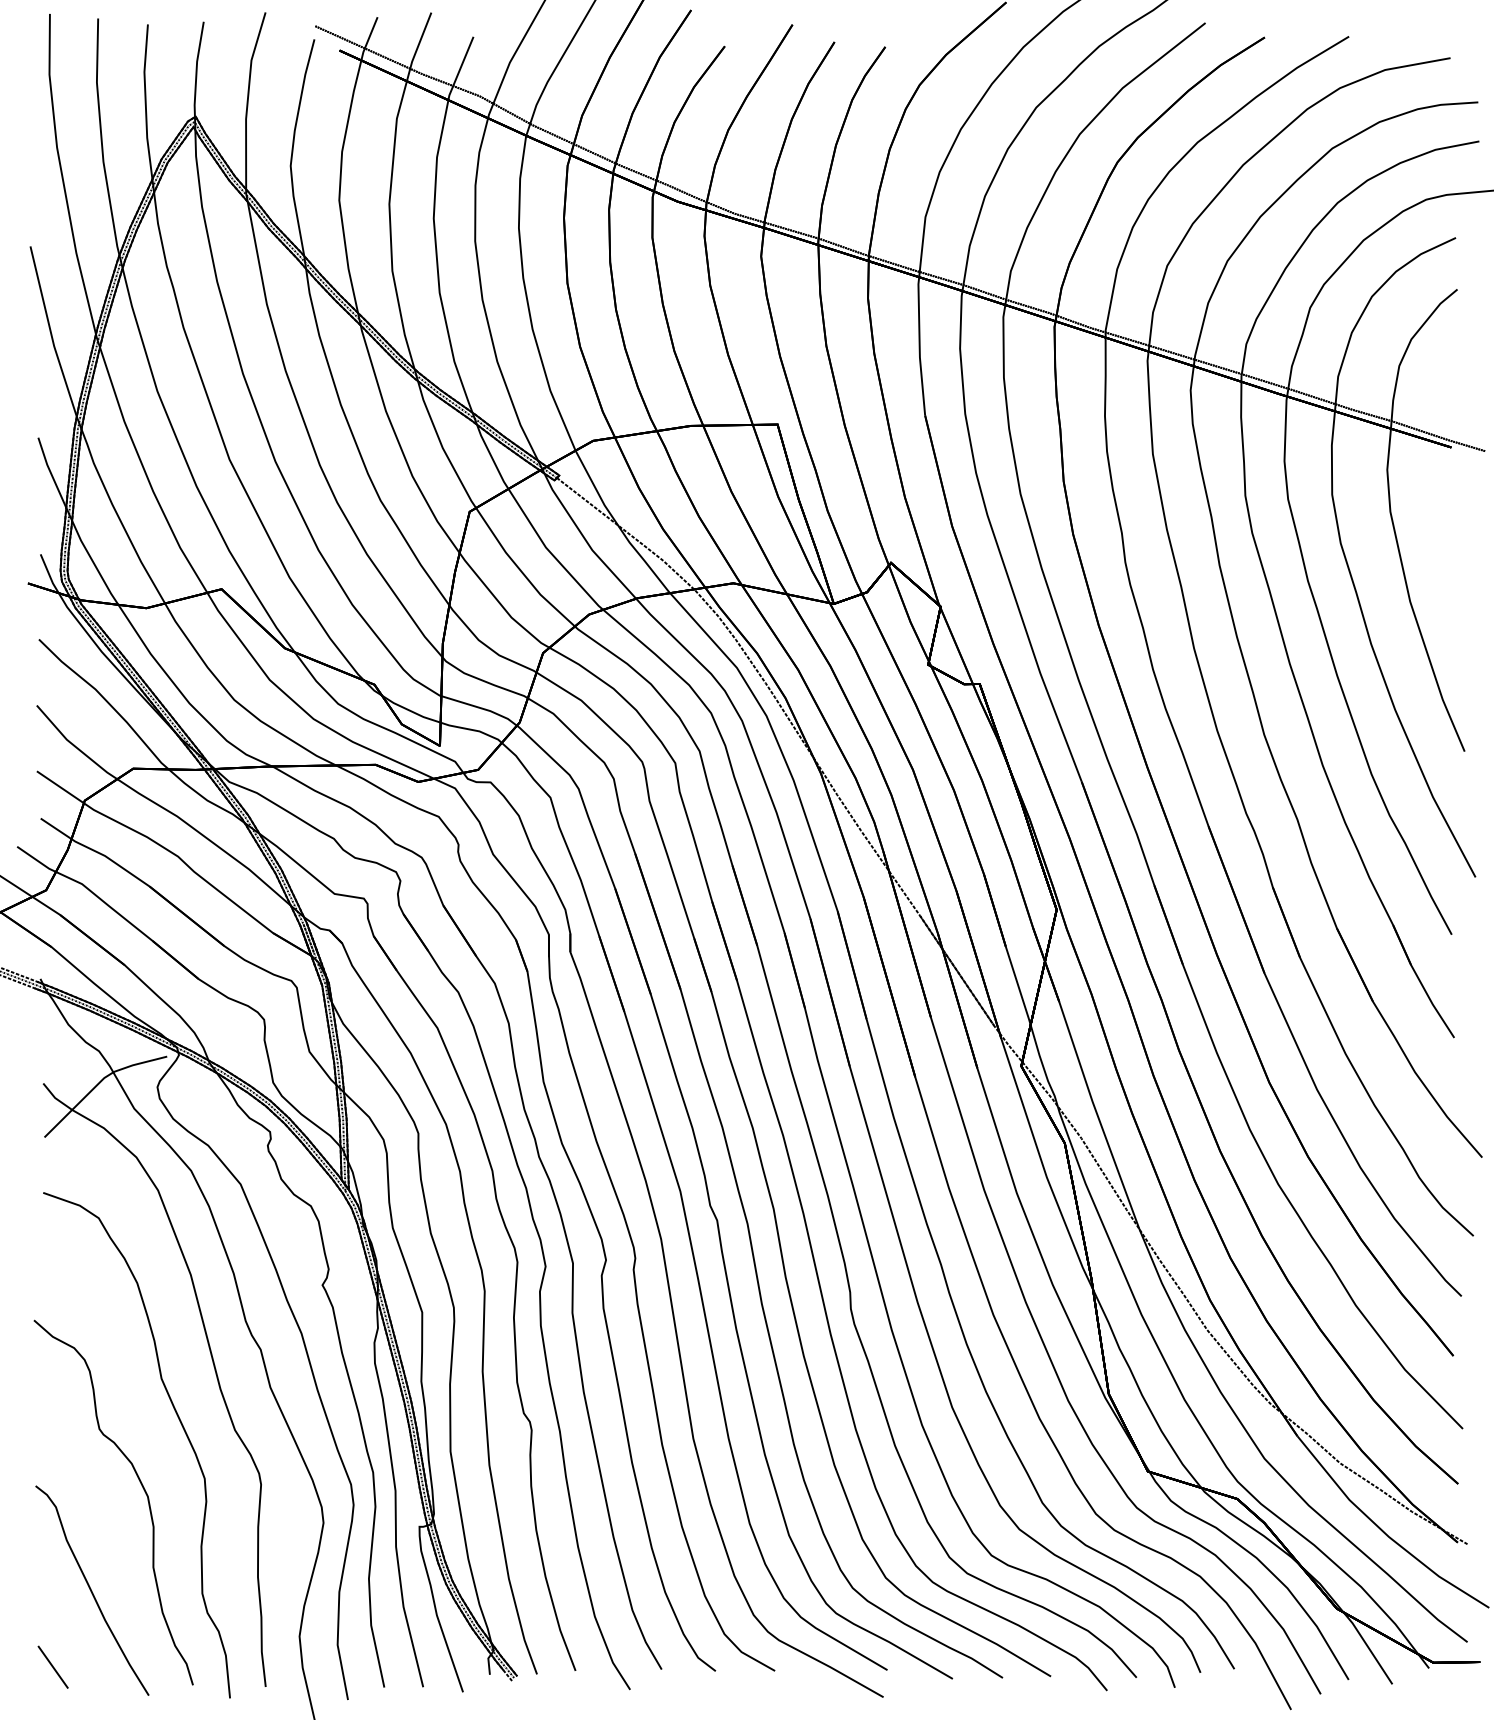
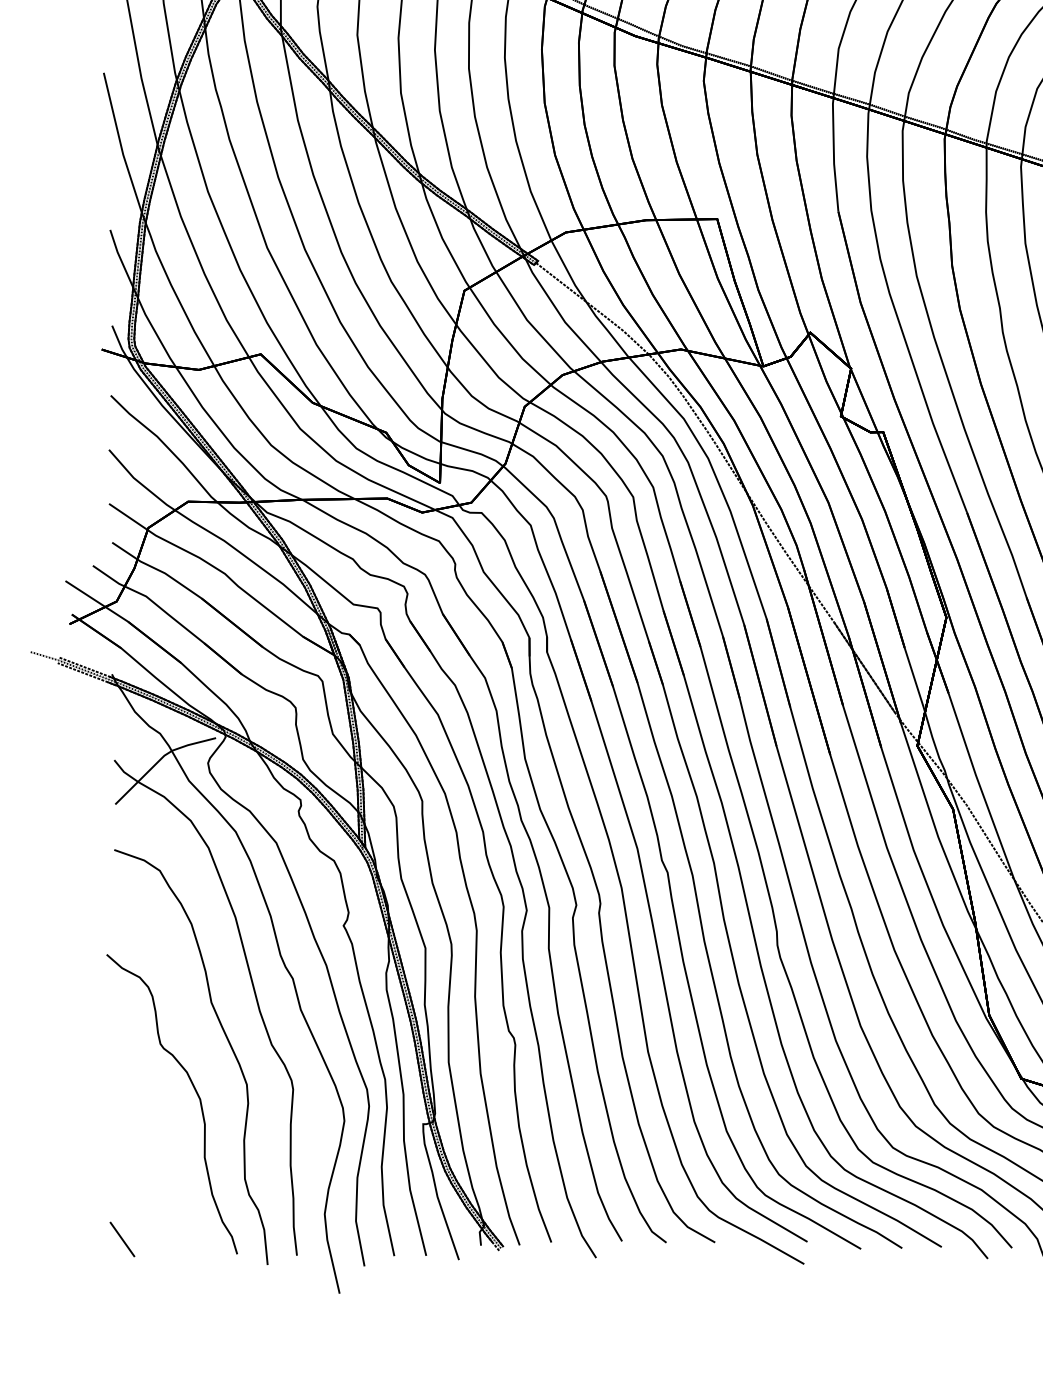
part: (92, 1590) -> (154, 1176), removed

